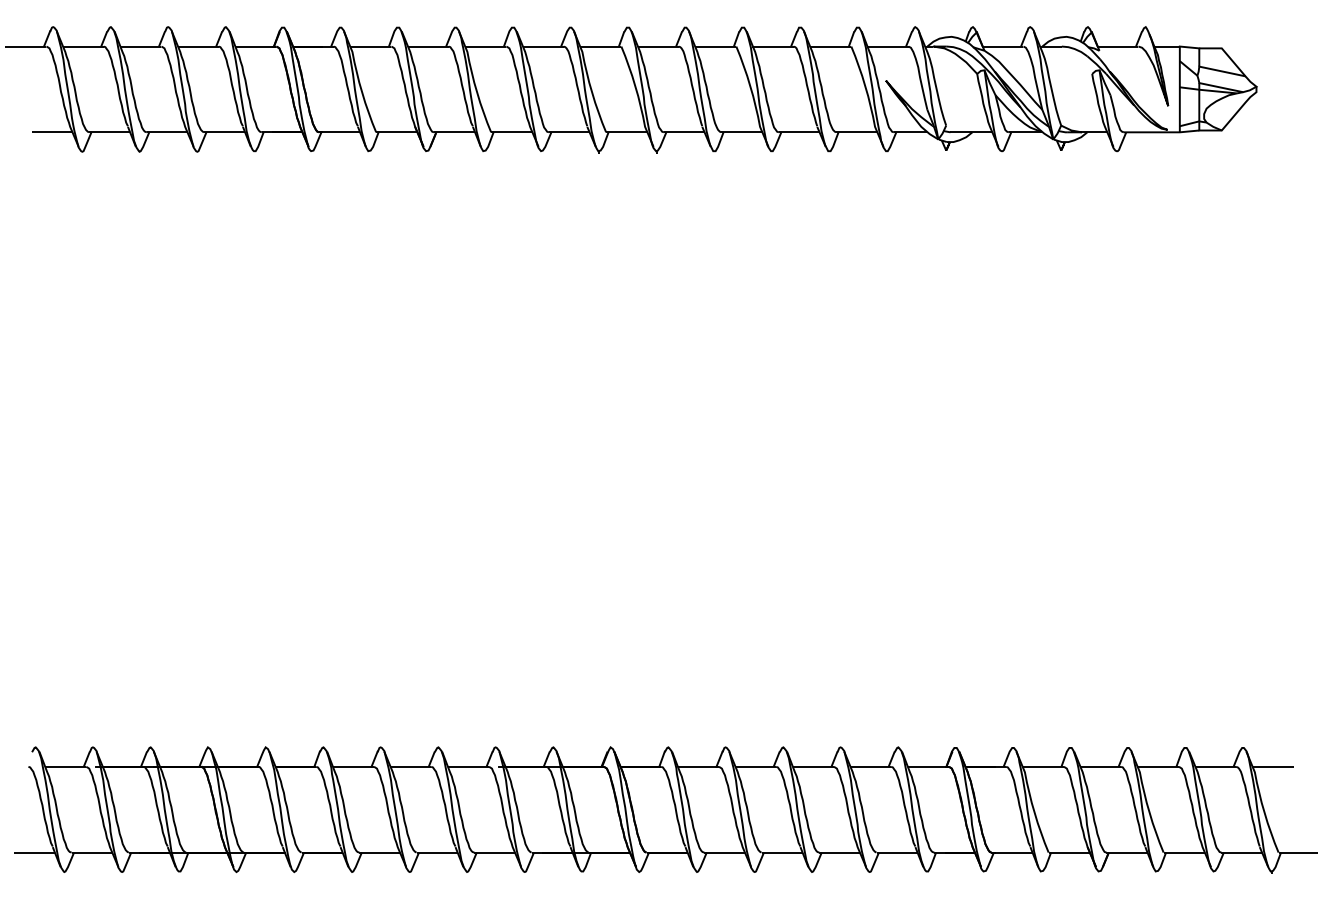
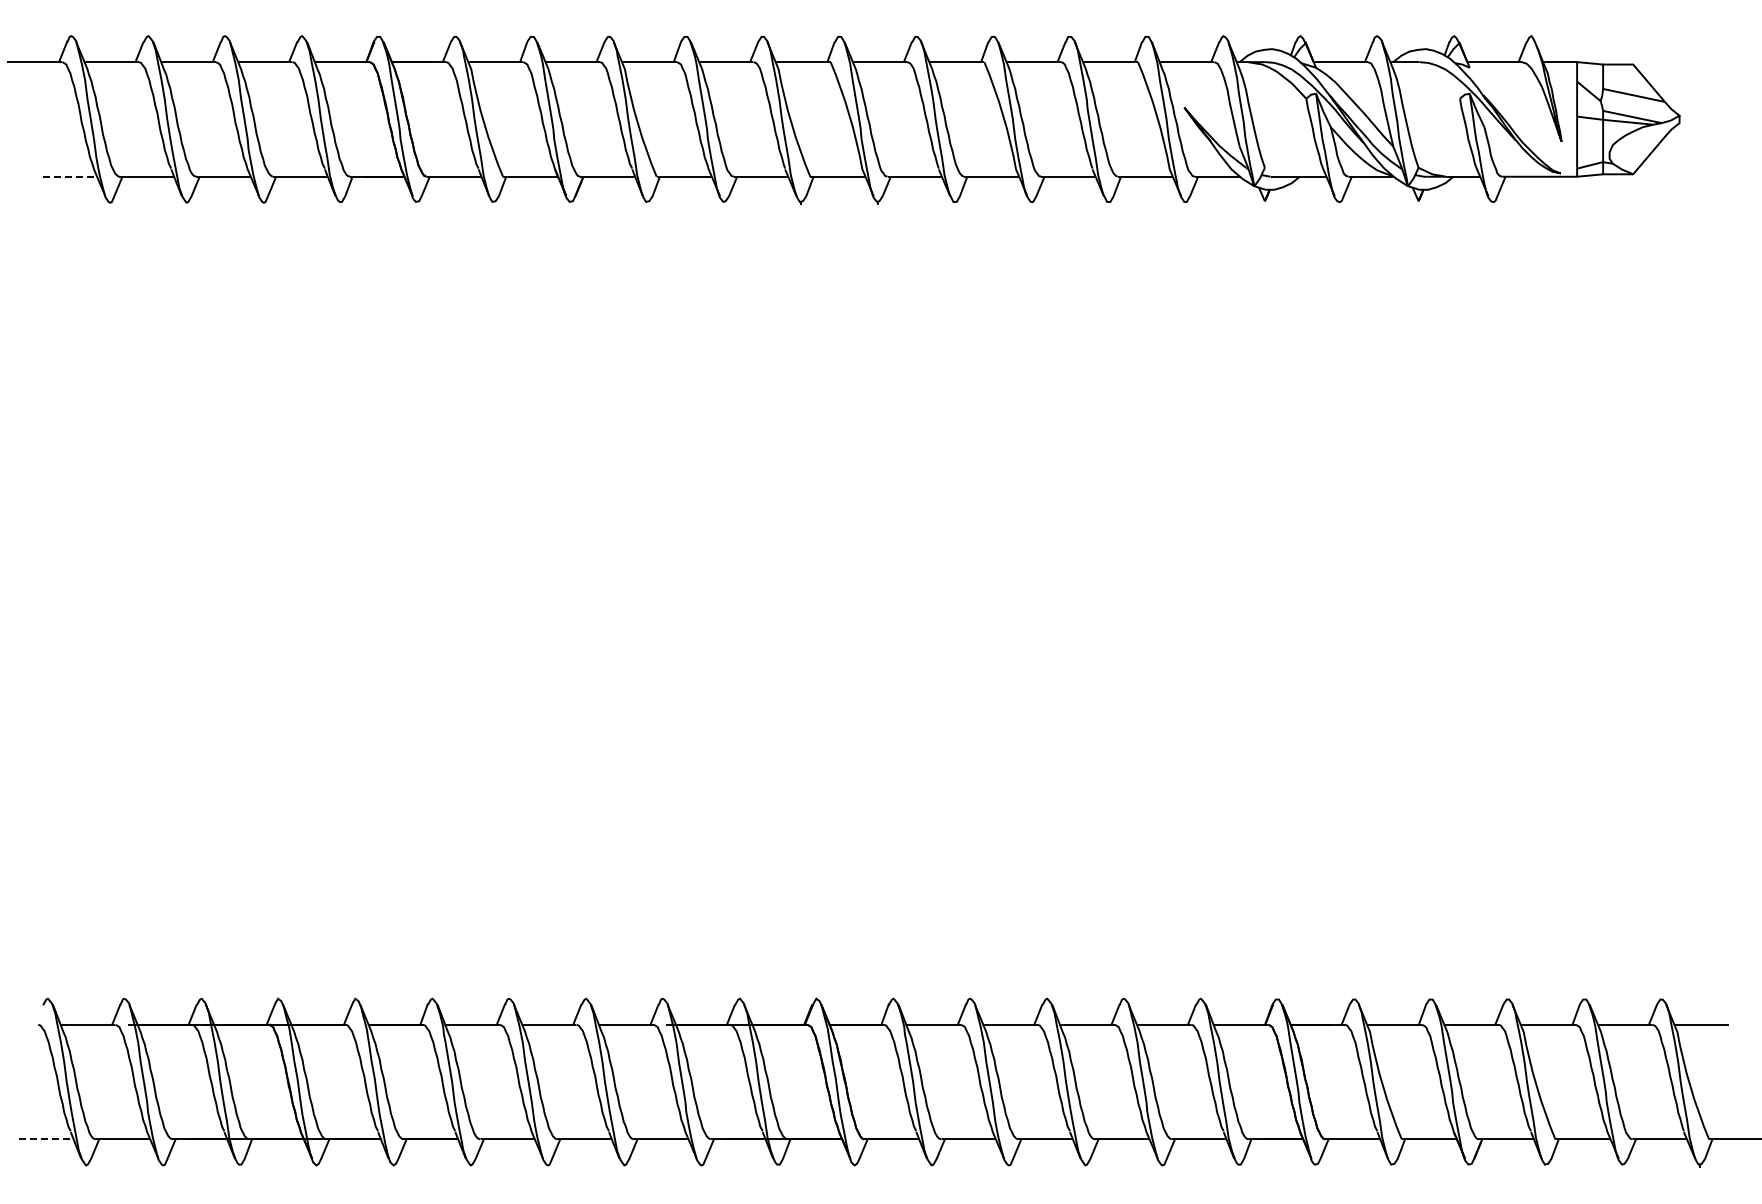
line: (52, 132) -> (70, 176), solid -> dashed
line: (34, 852) -> (46, 1139), solid -> dashed

